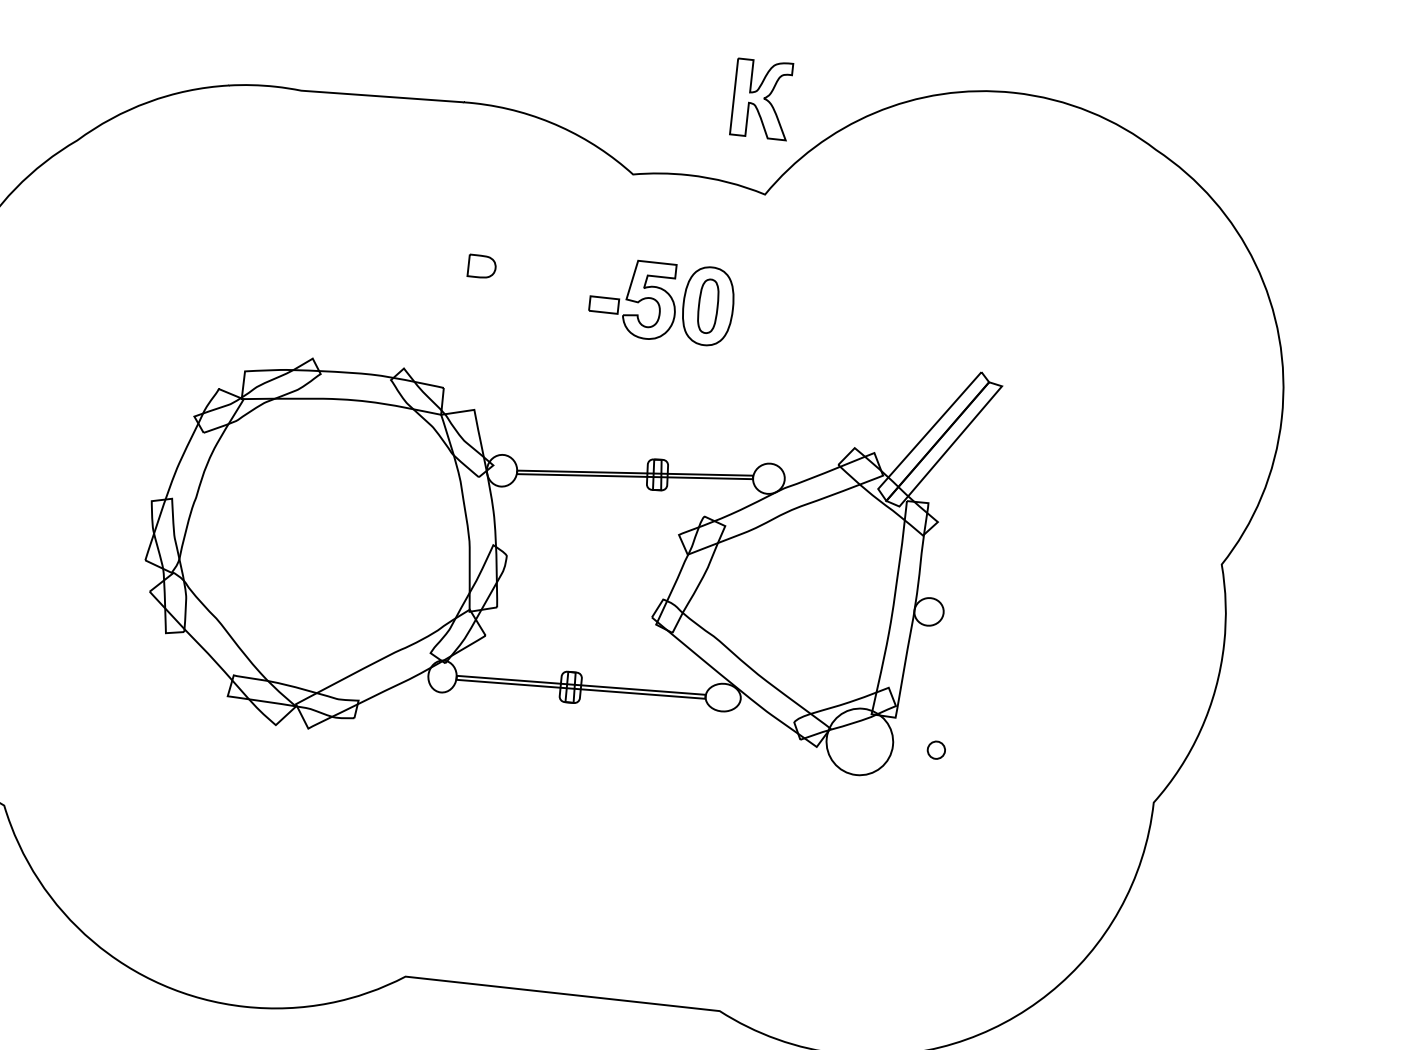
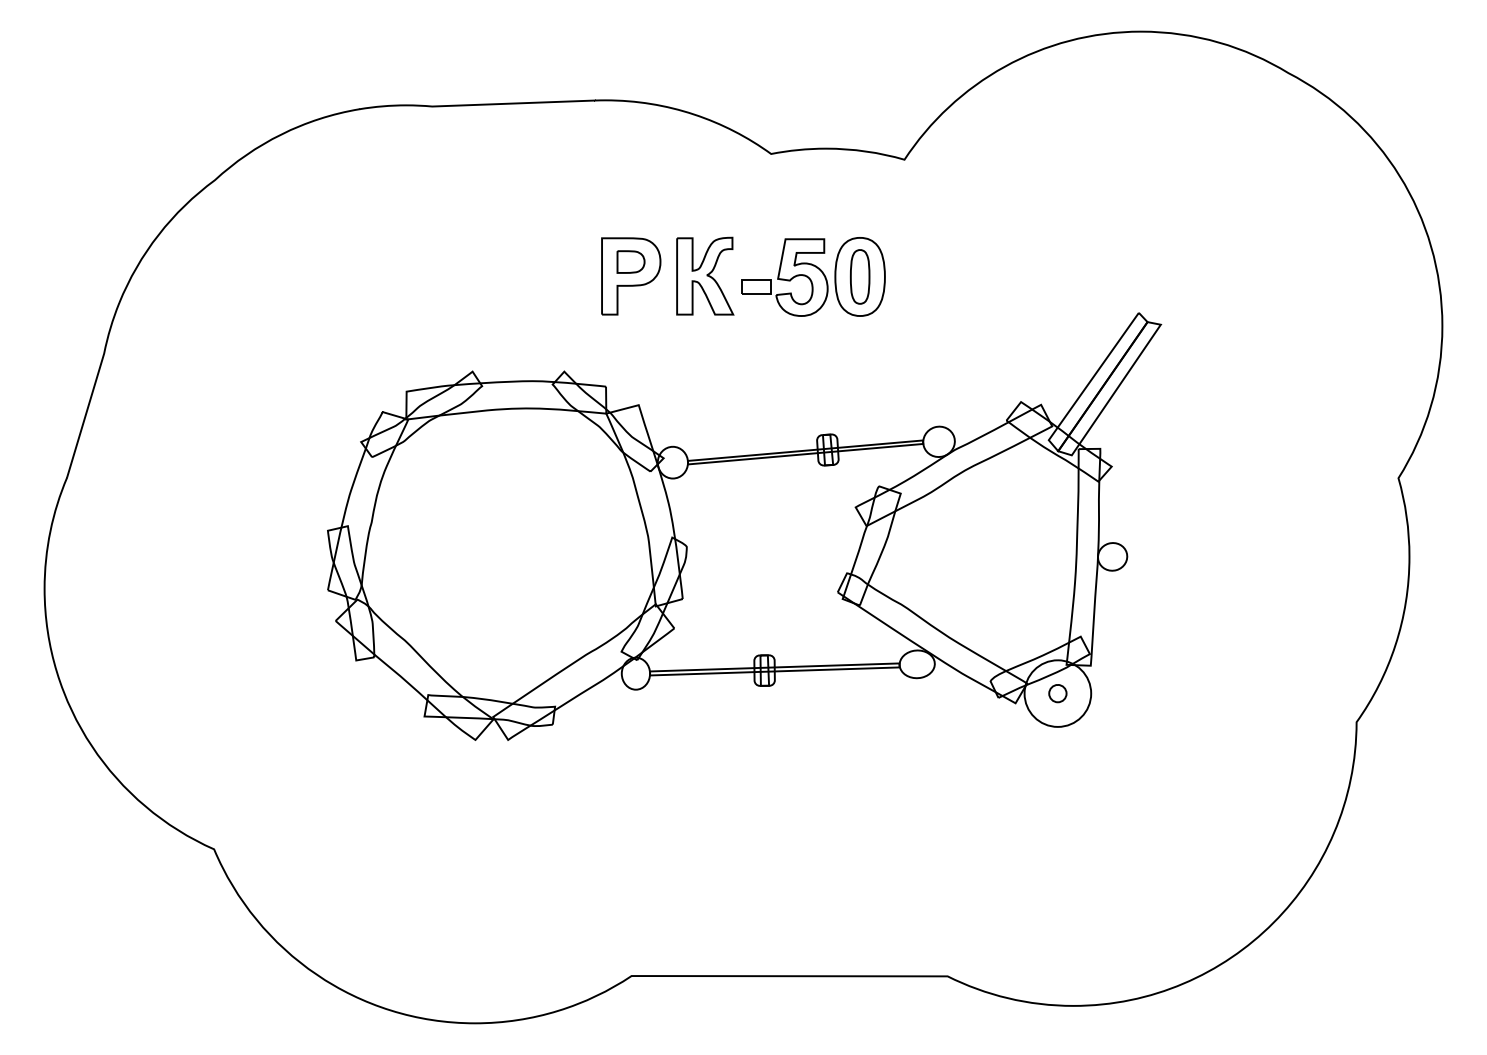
part: (762, 98) -> (705, 275), moved
part: (481, 281) -> (631, 276), added
part: (936, 750) -> (1057, 693), moved

